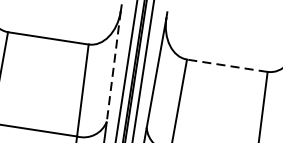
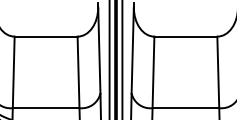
line: (226, 65) -> (185, 36), dashed -> solid
line: (114, 66) -> (99, 50), dashed -> solid

